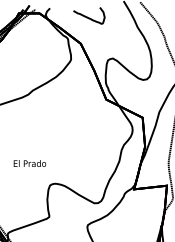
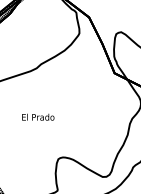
text: (29, 163) -> (37, 117), moved

